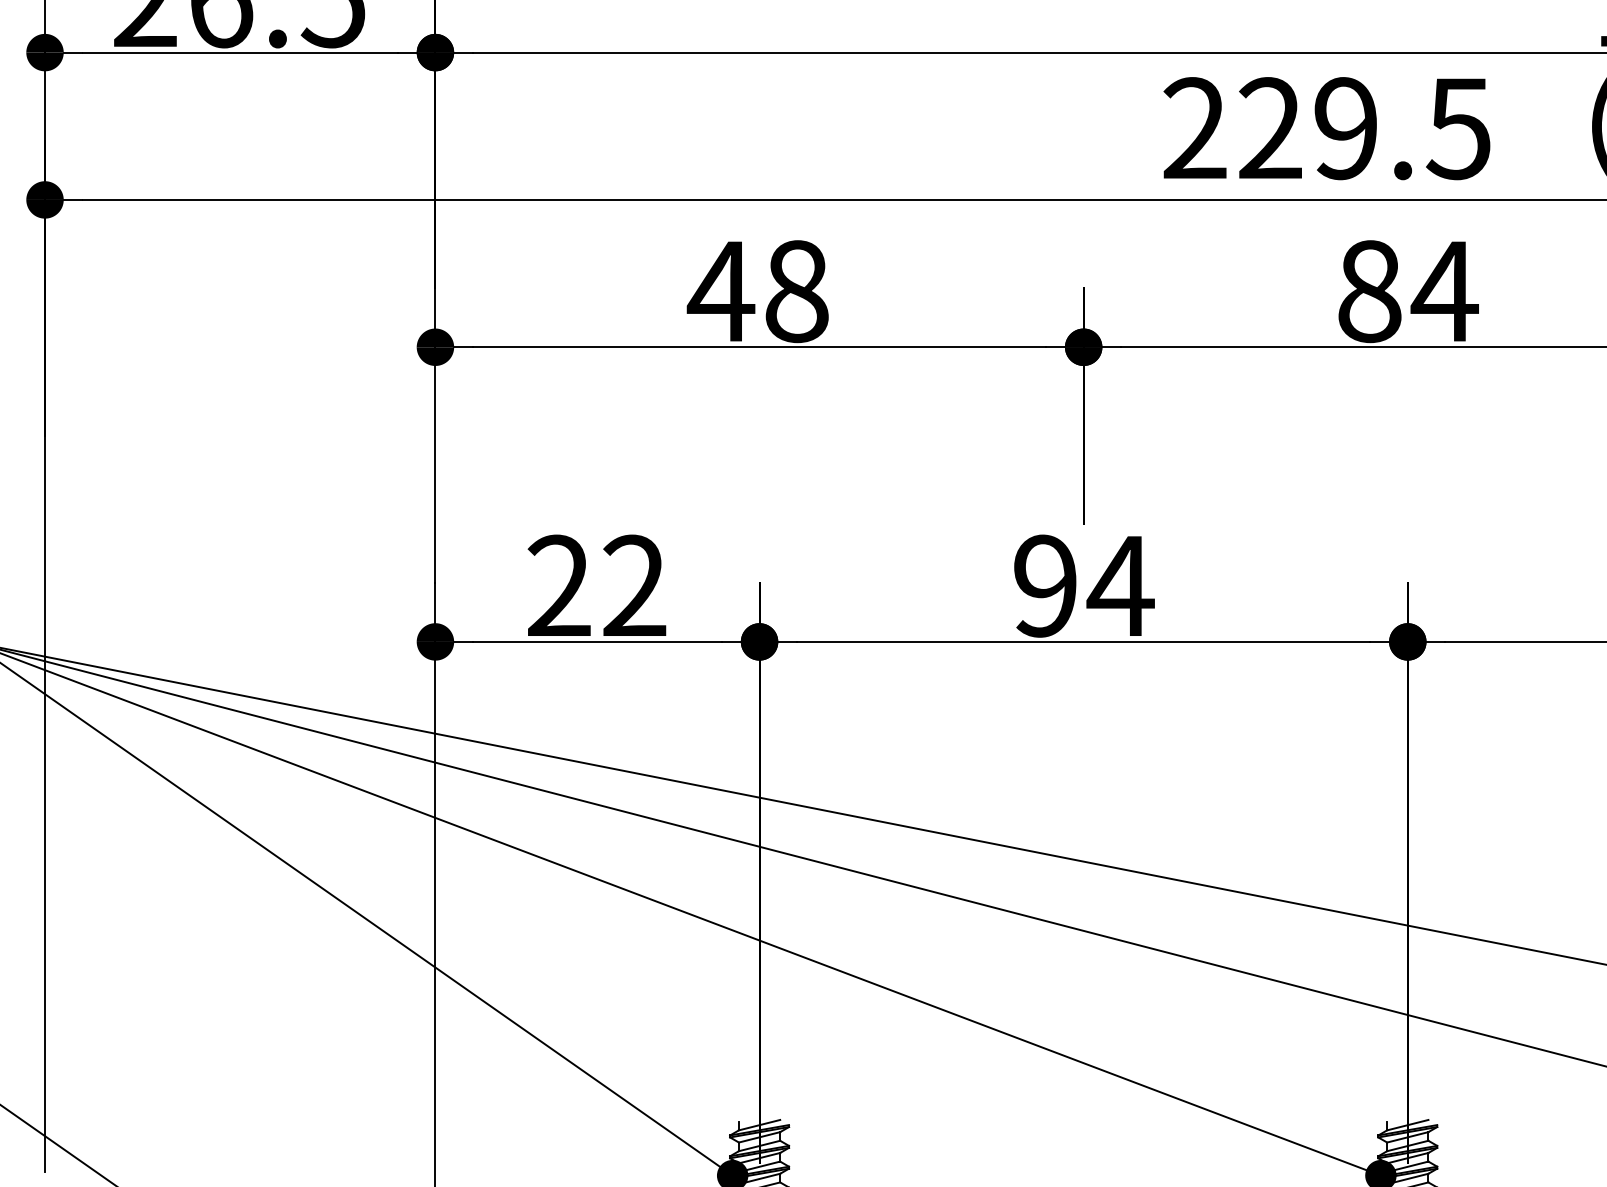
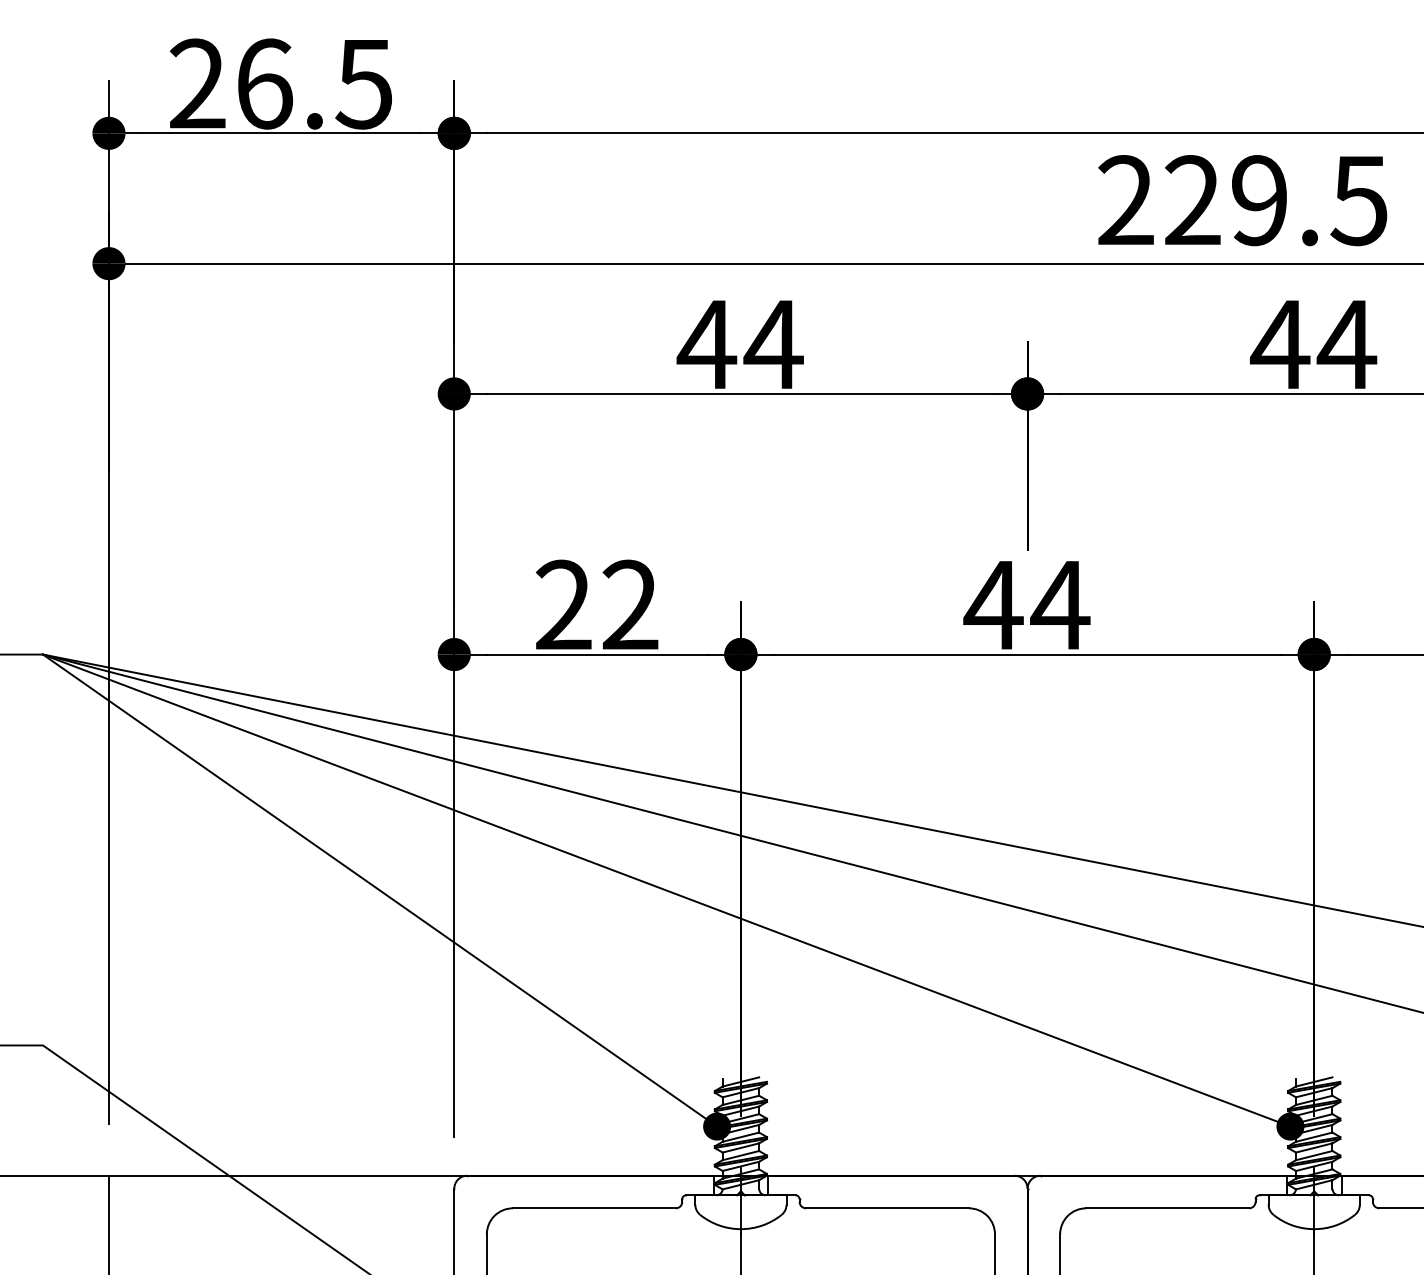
text: (796, 291) -> (773, 344), 48 -> 44
text: (1369, 291) -> (1280, 344), 84 -> 44
text: (1045, 585) -> (993, 604), 94 -> 44

